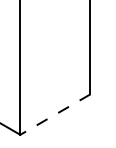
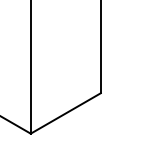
line: (55, 114) -> (65, 113), dashed -> solid

